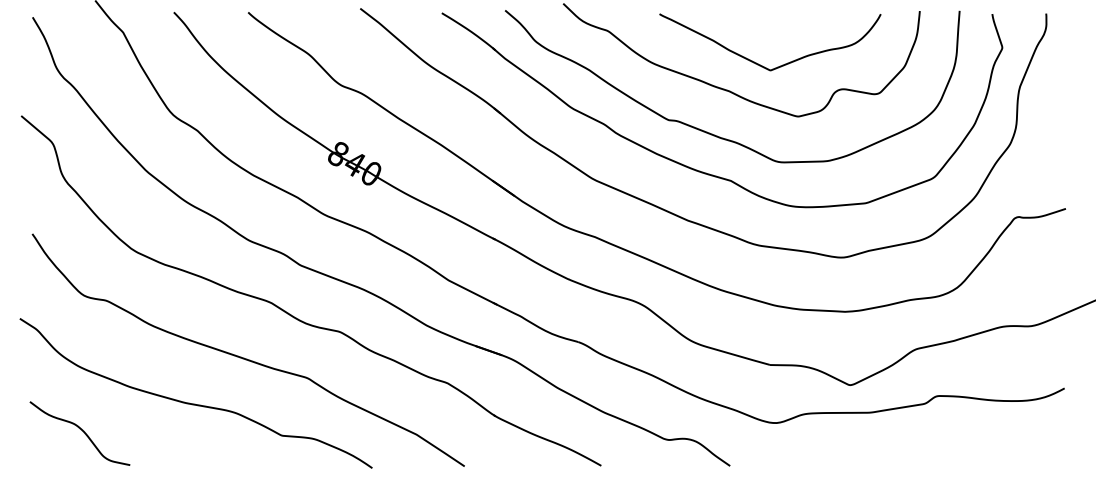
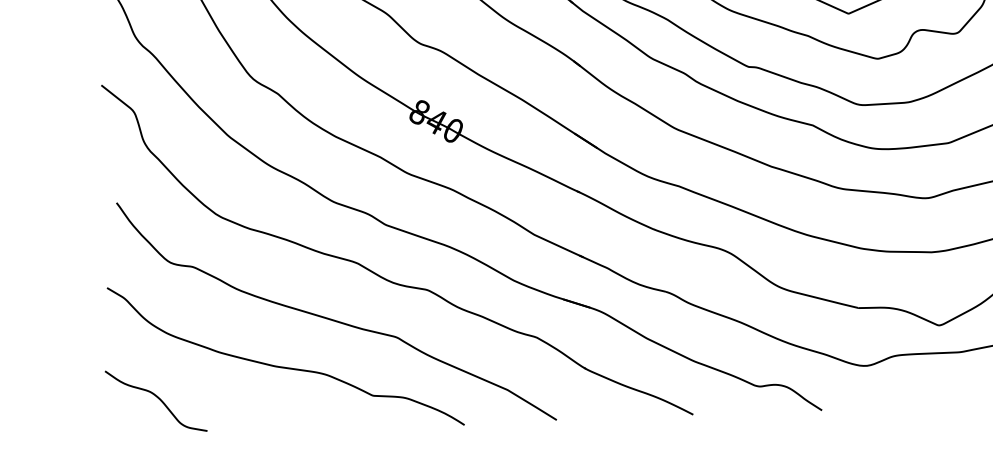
curve: (81, 430) -> (157, 398), moved

